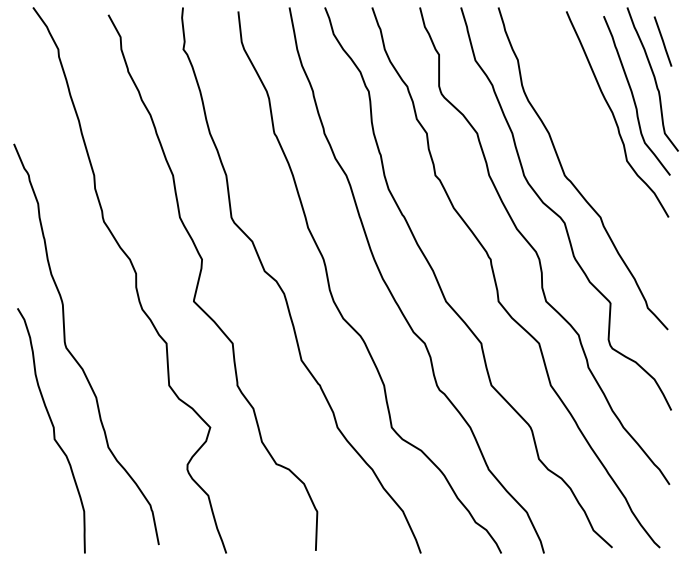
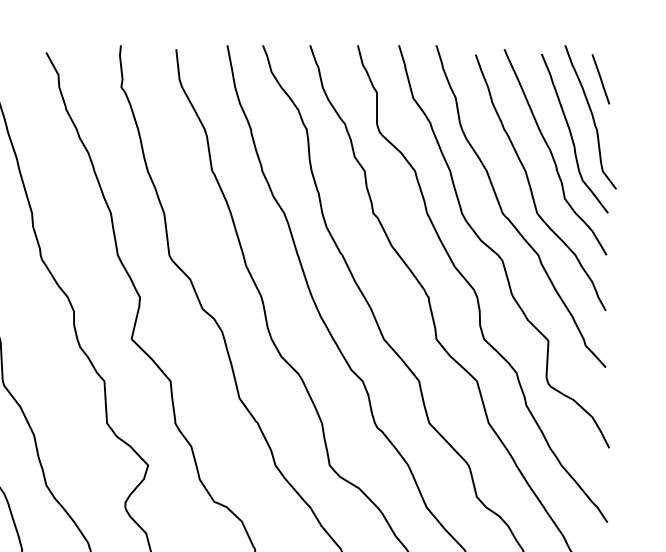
curve: (592, 145) -> (530, 183), added

